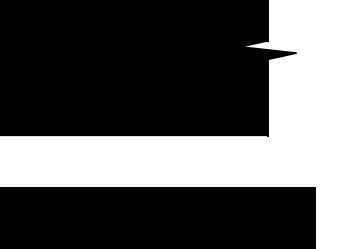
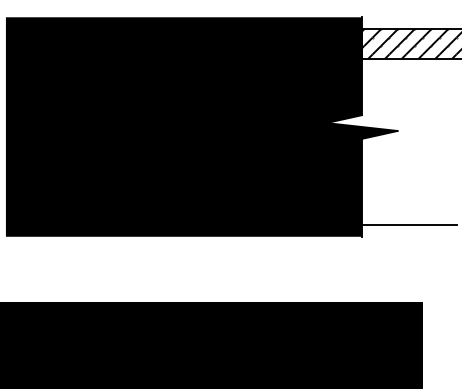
line: (304, 126) -> (408, 224), added

